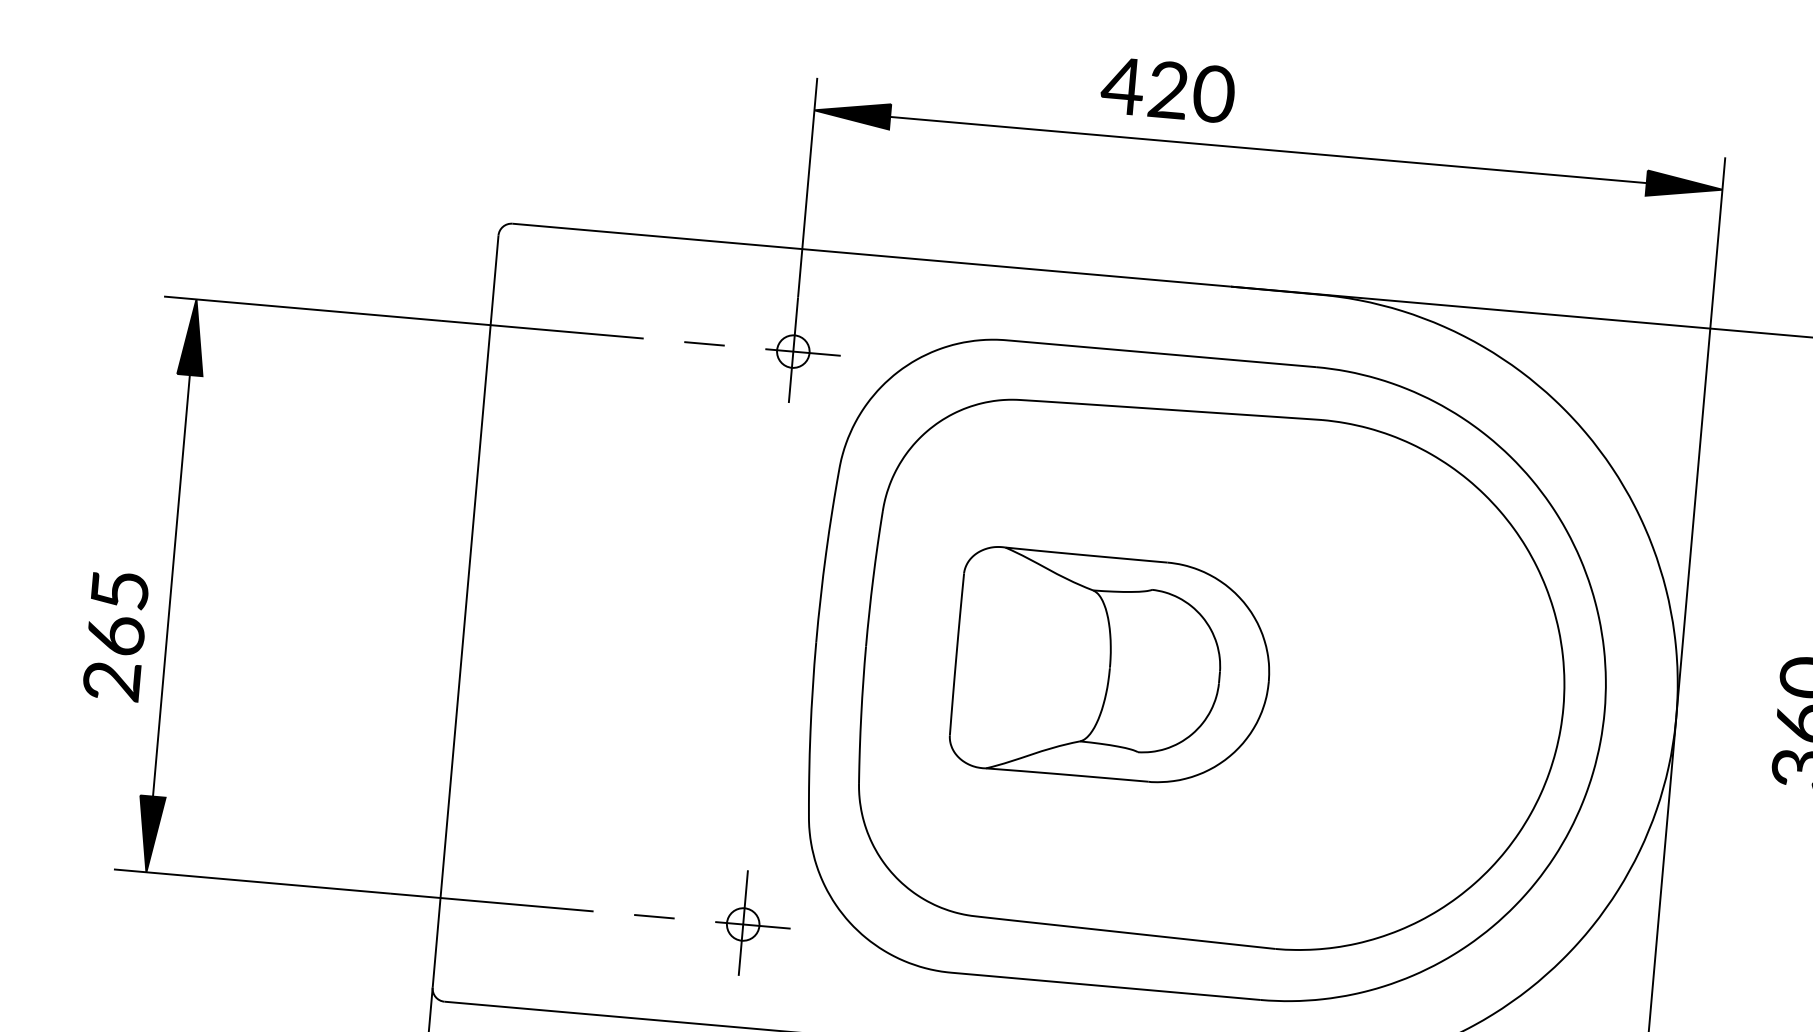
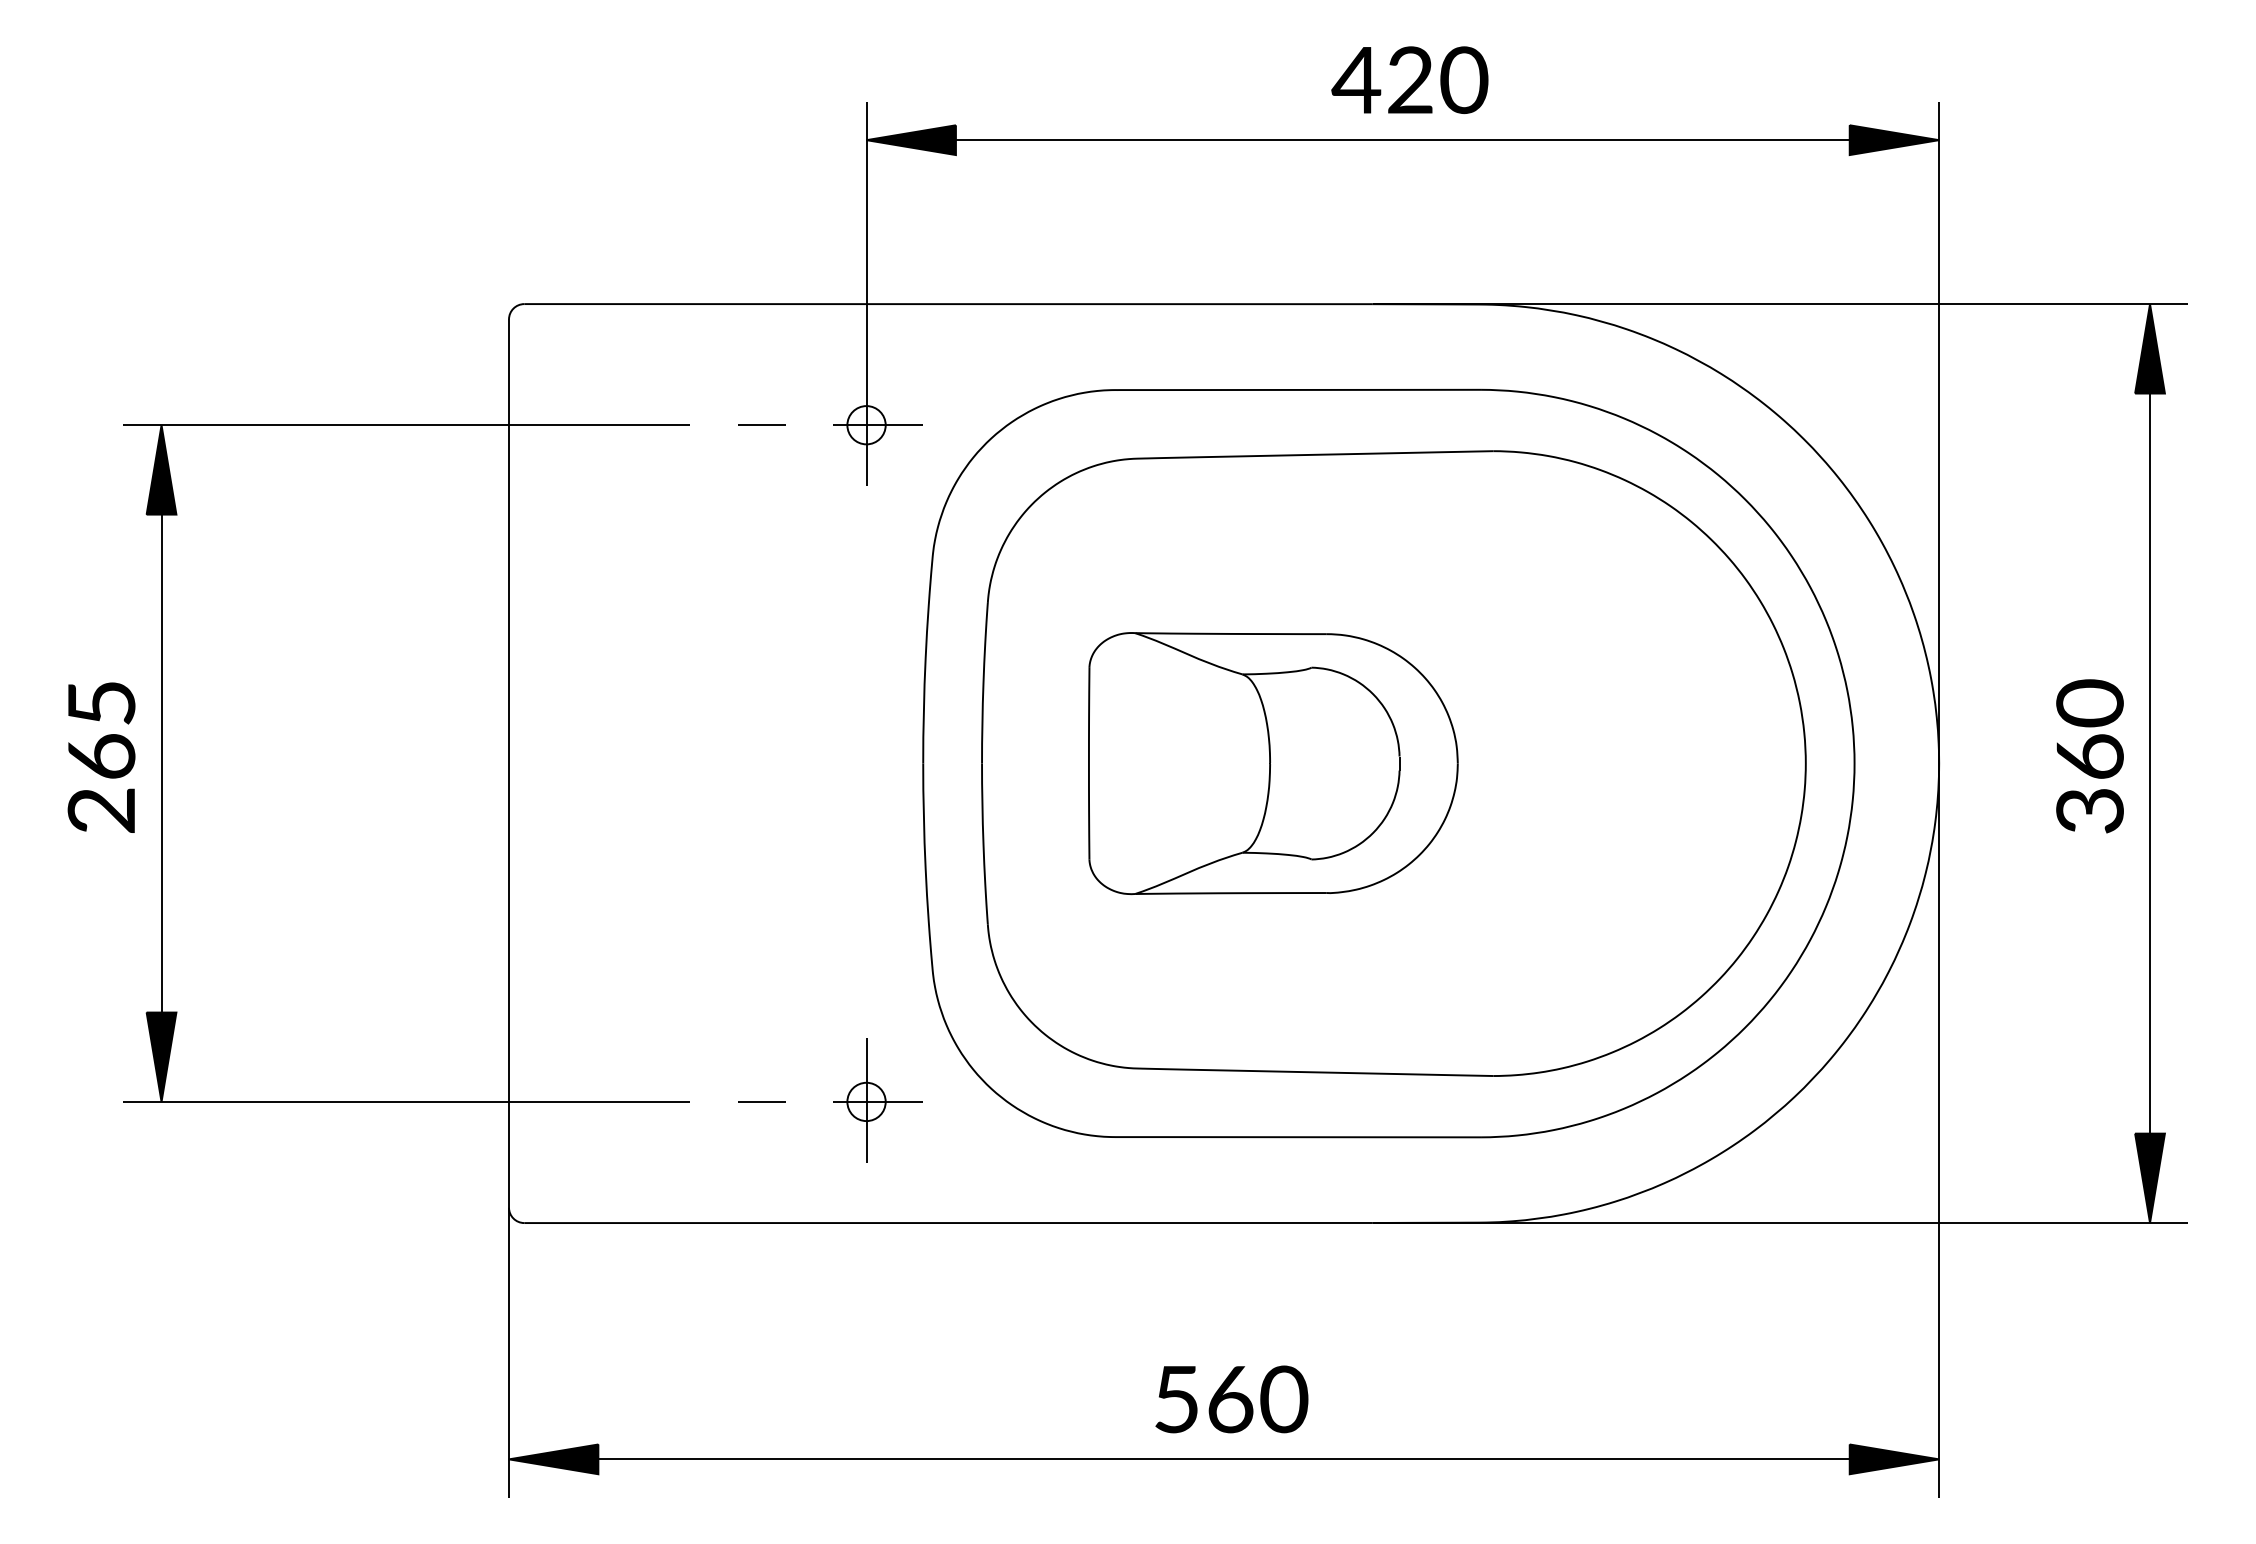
text: (1167, 89) -> (1409, 79), moved
text: (115, 636) -> (101, 757), moved

